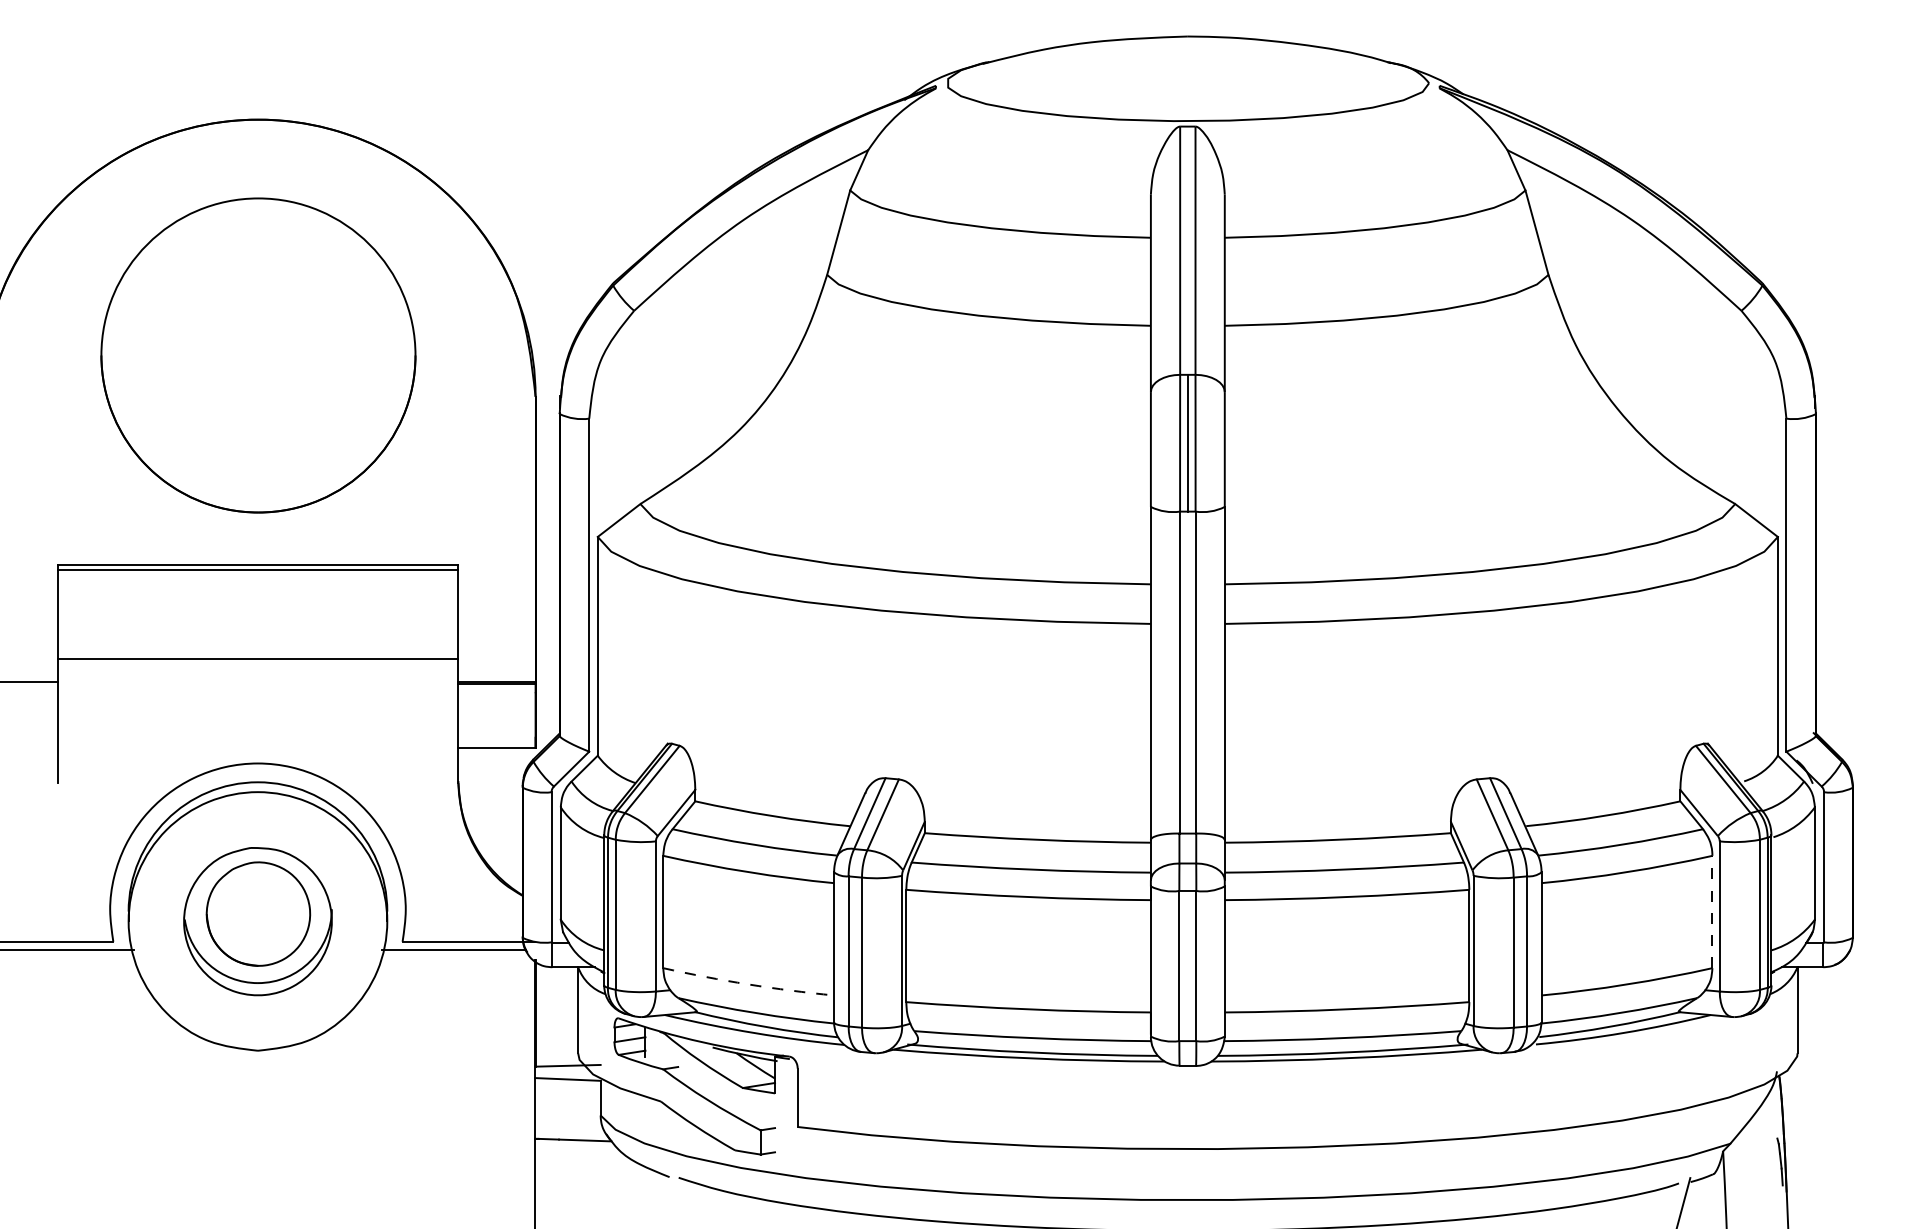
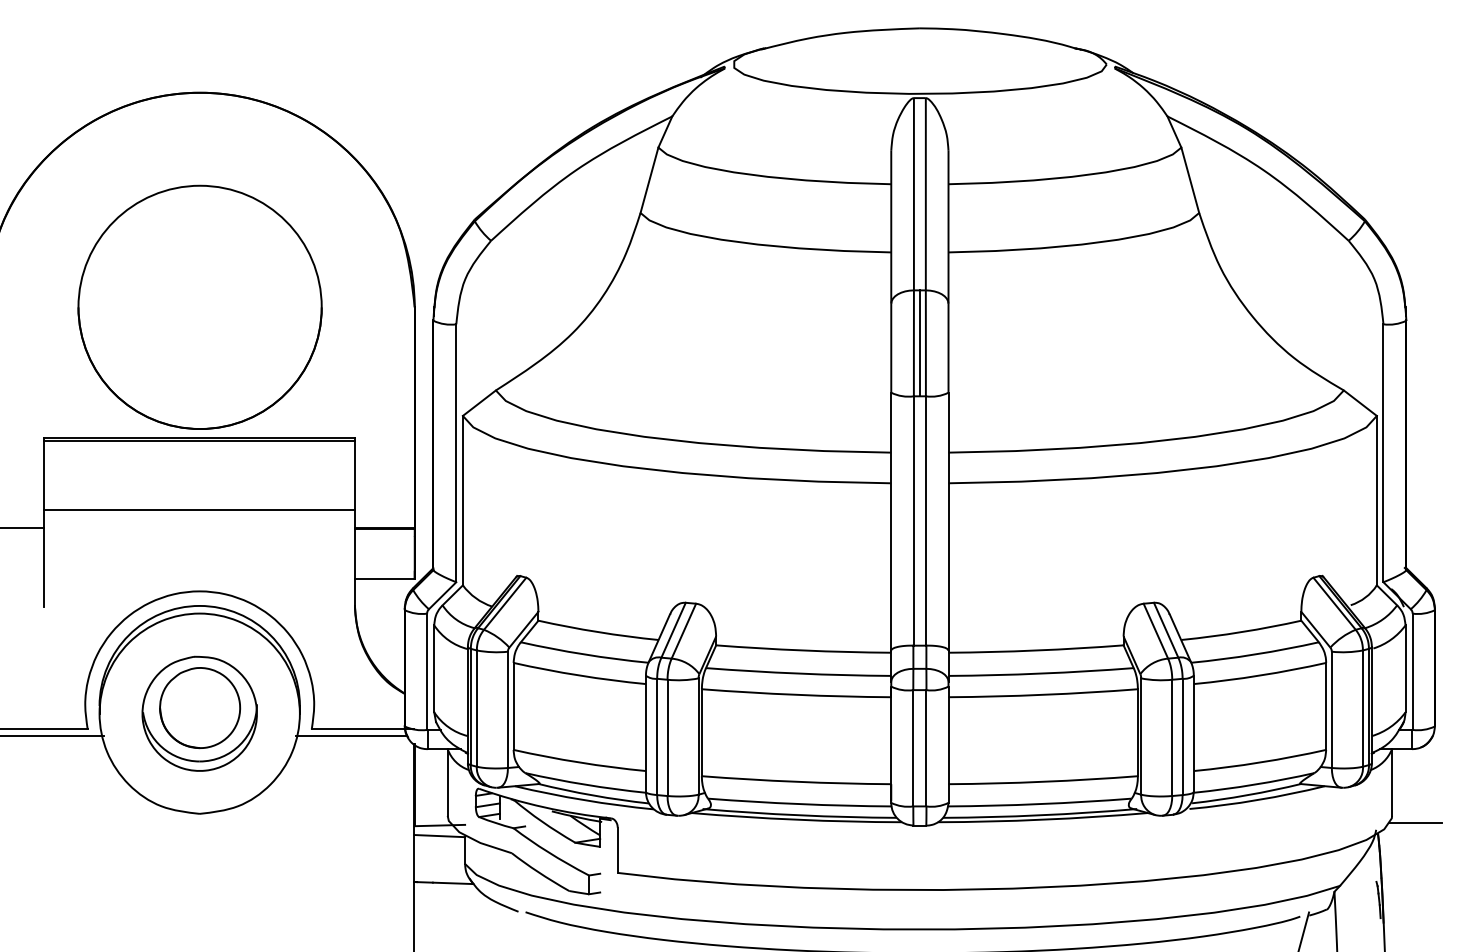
circle: (257, 354) -> (199, 306), moved
line: (1712, 910) -> (1326, 705), dashed -> solid
arc: (748, 984) -> (579, 762), dashed -> solid
line: (1829, 1061) -> (1416, 822), added

